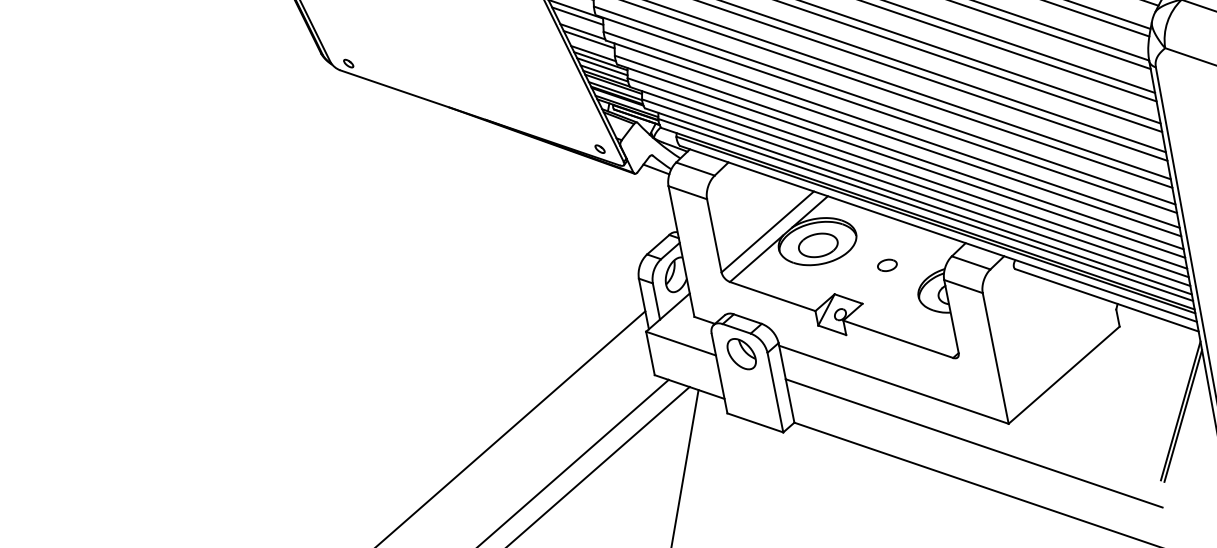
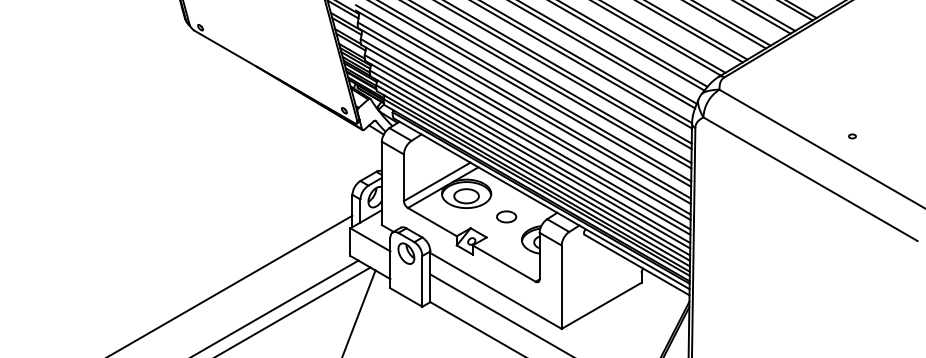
part: (887, 264) -> (506, 216), size x1.6

